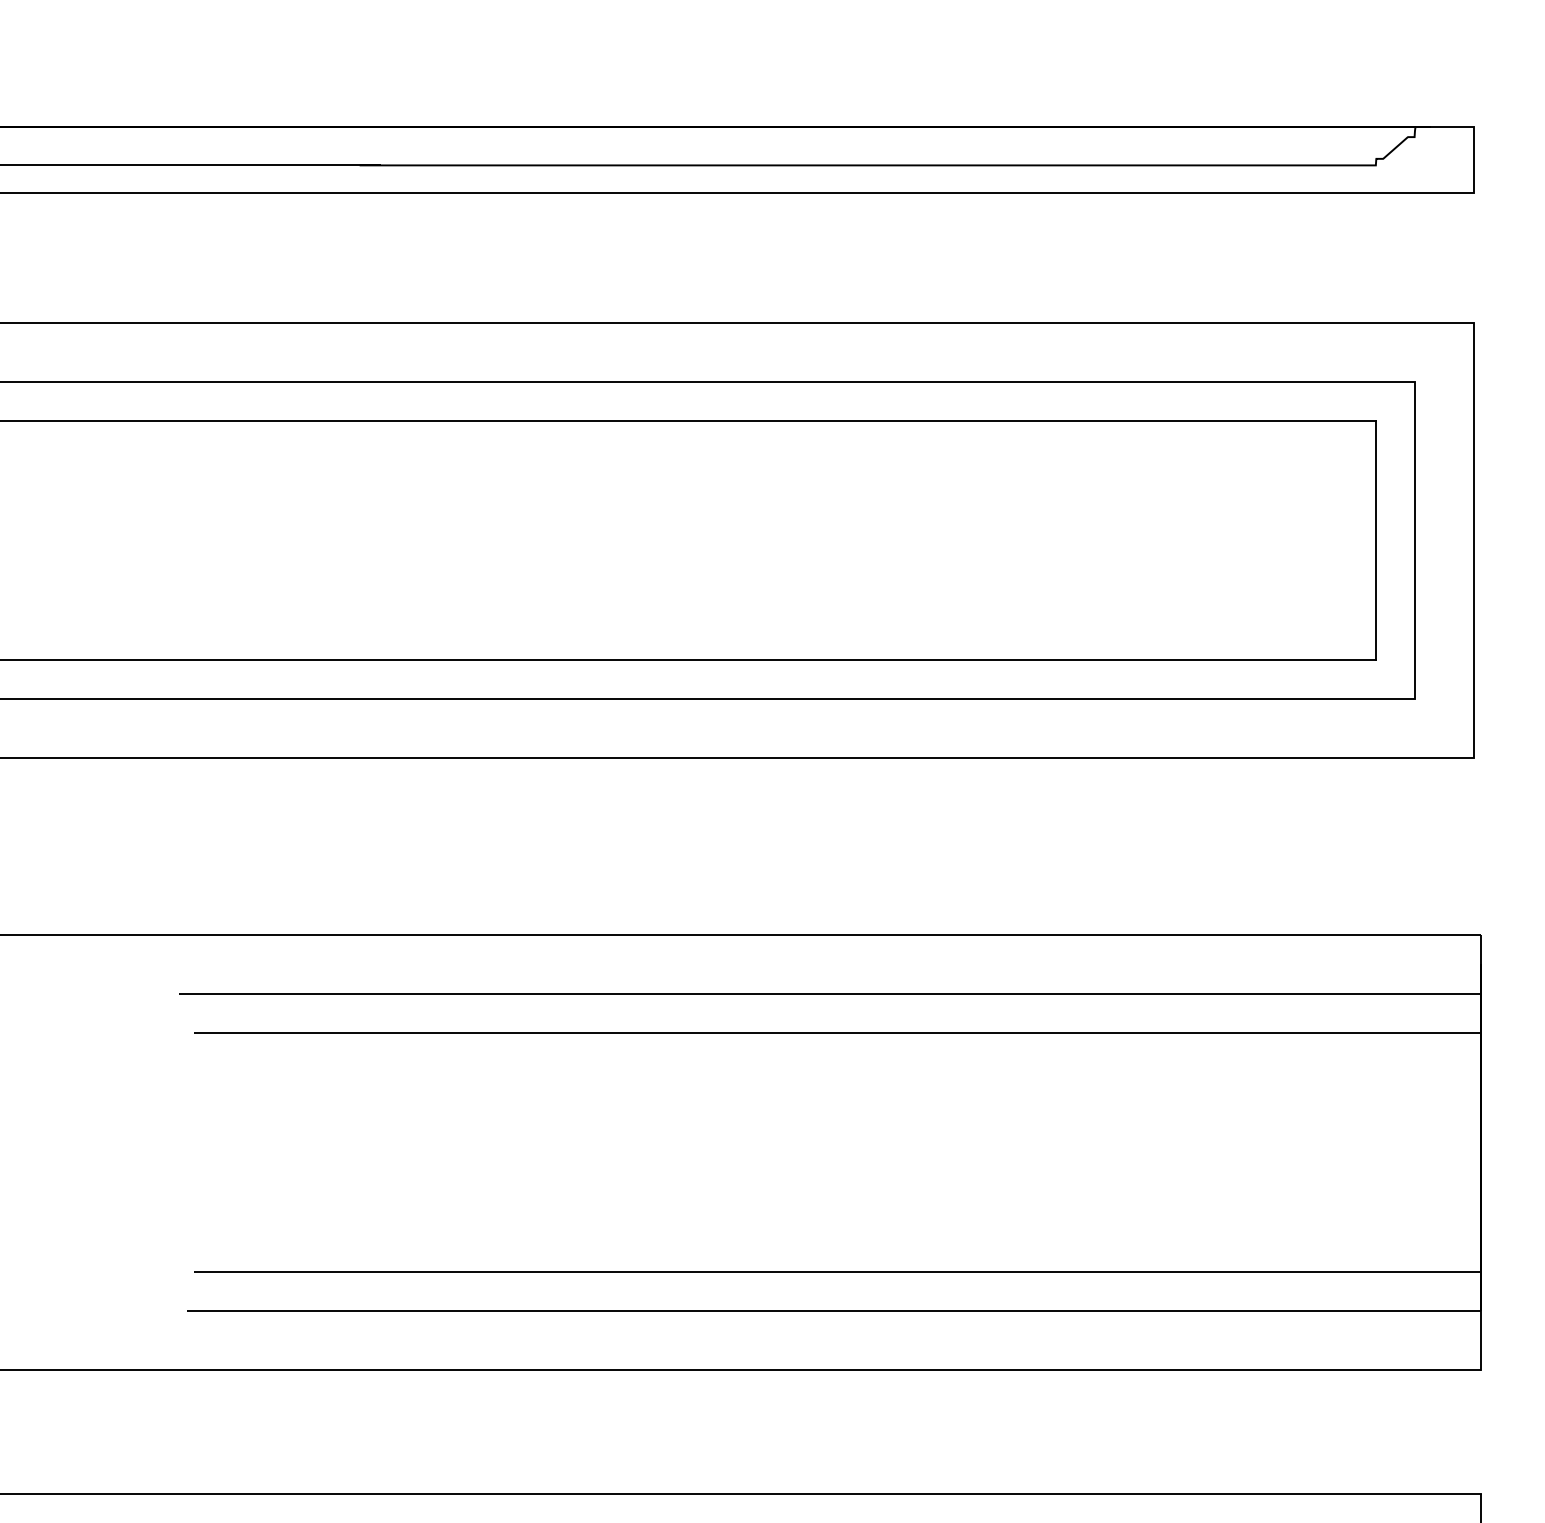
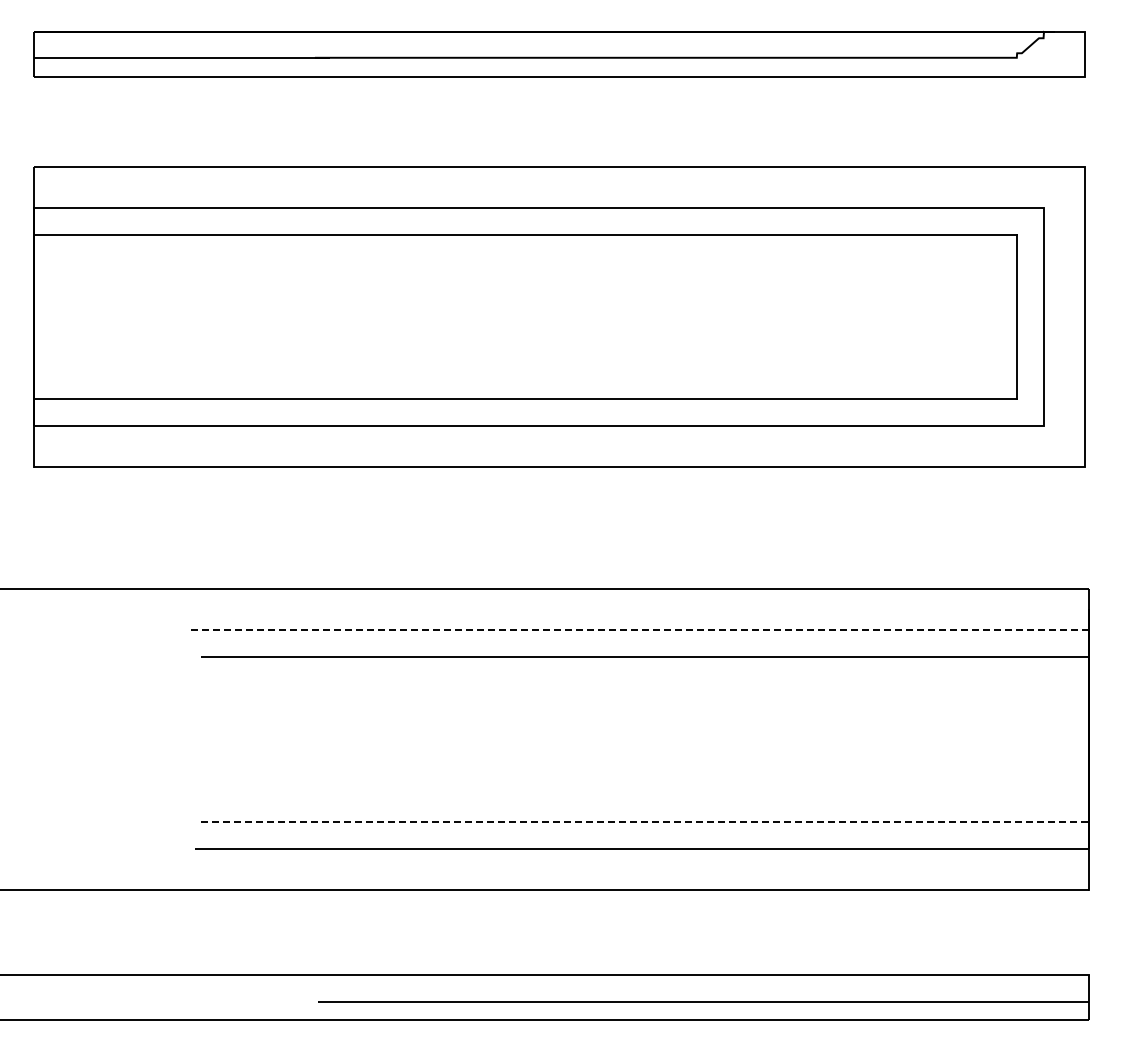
line: (829, 994) -> (639, 630), solid -> dashed
line: (838, 1272) -> (645, 822), solid -> dashed

